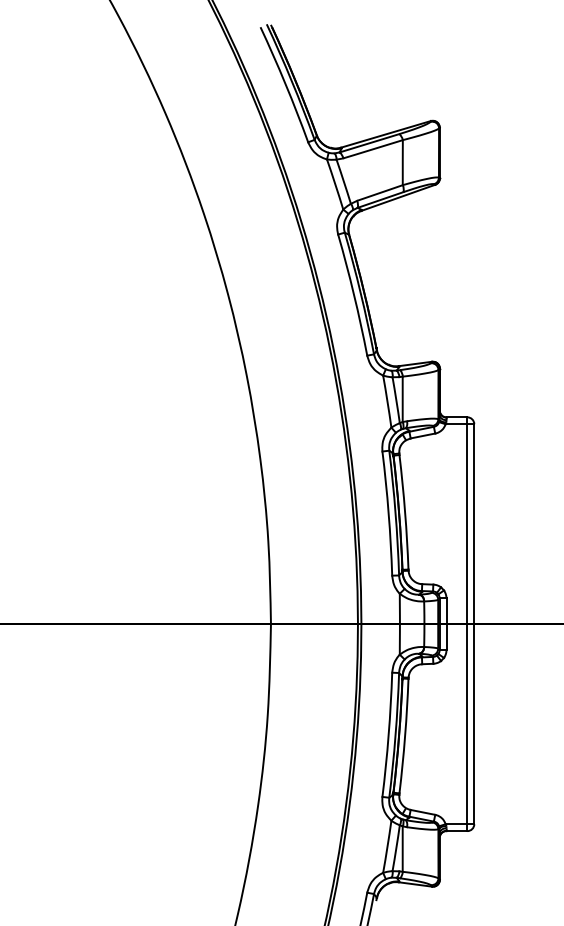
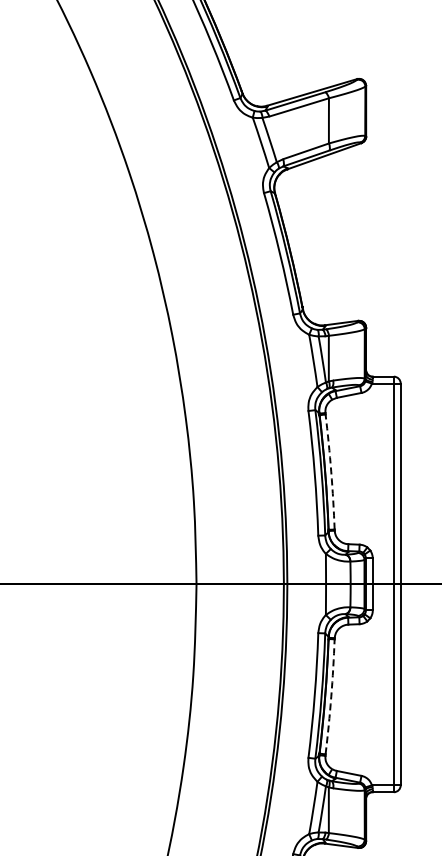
arc: (405, 512) -> (331, 472), solid -> dashed
arc: (405, 736) -> (331, 697), solid -> dashed

